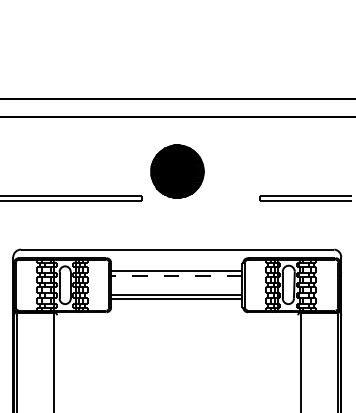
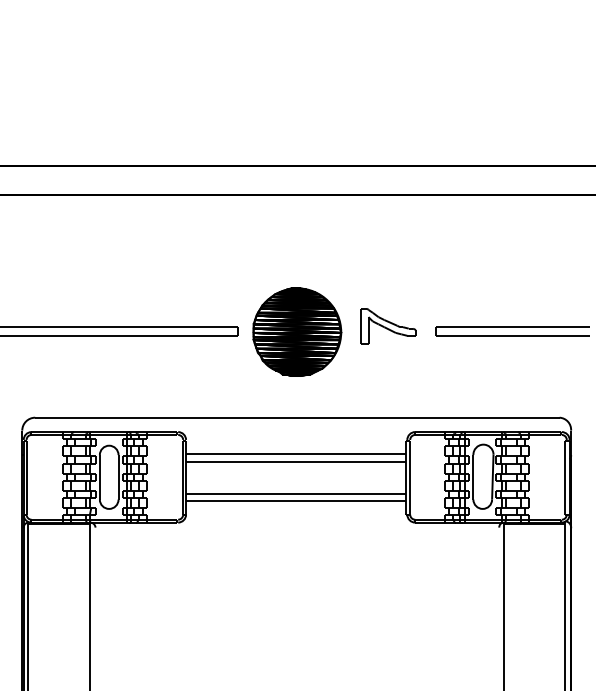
part: (177, 171) -> (297, 332), moved
part: (231, 194) -> (387, 325), added
line: (176, 276) -> (295, 462), dashed -> solid

